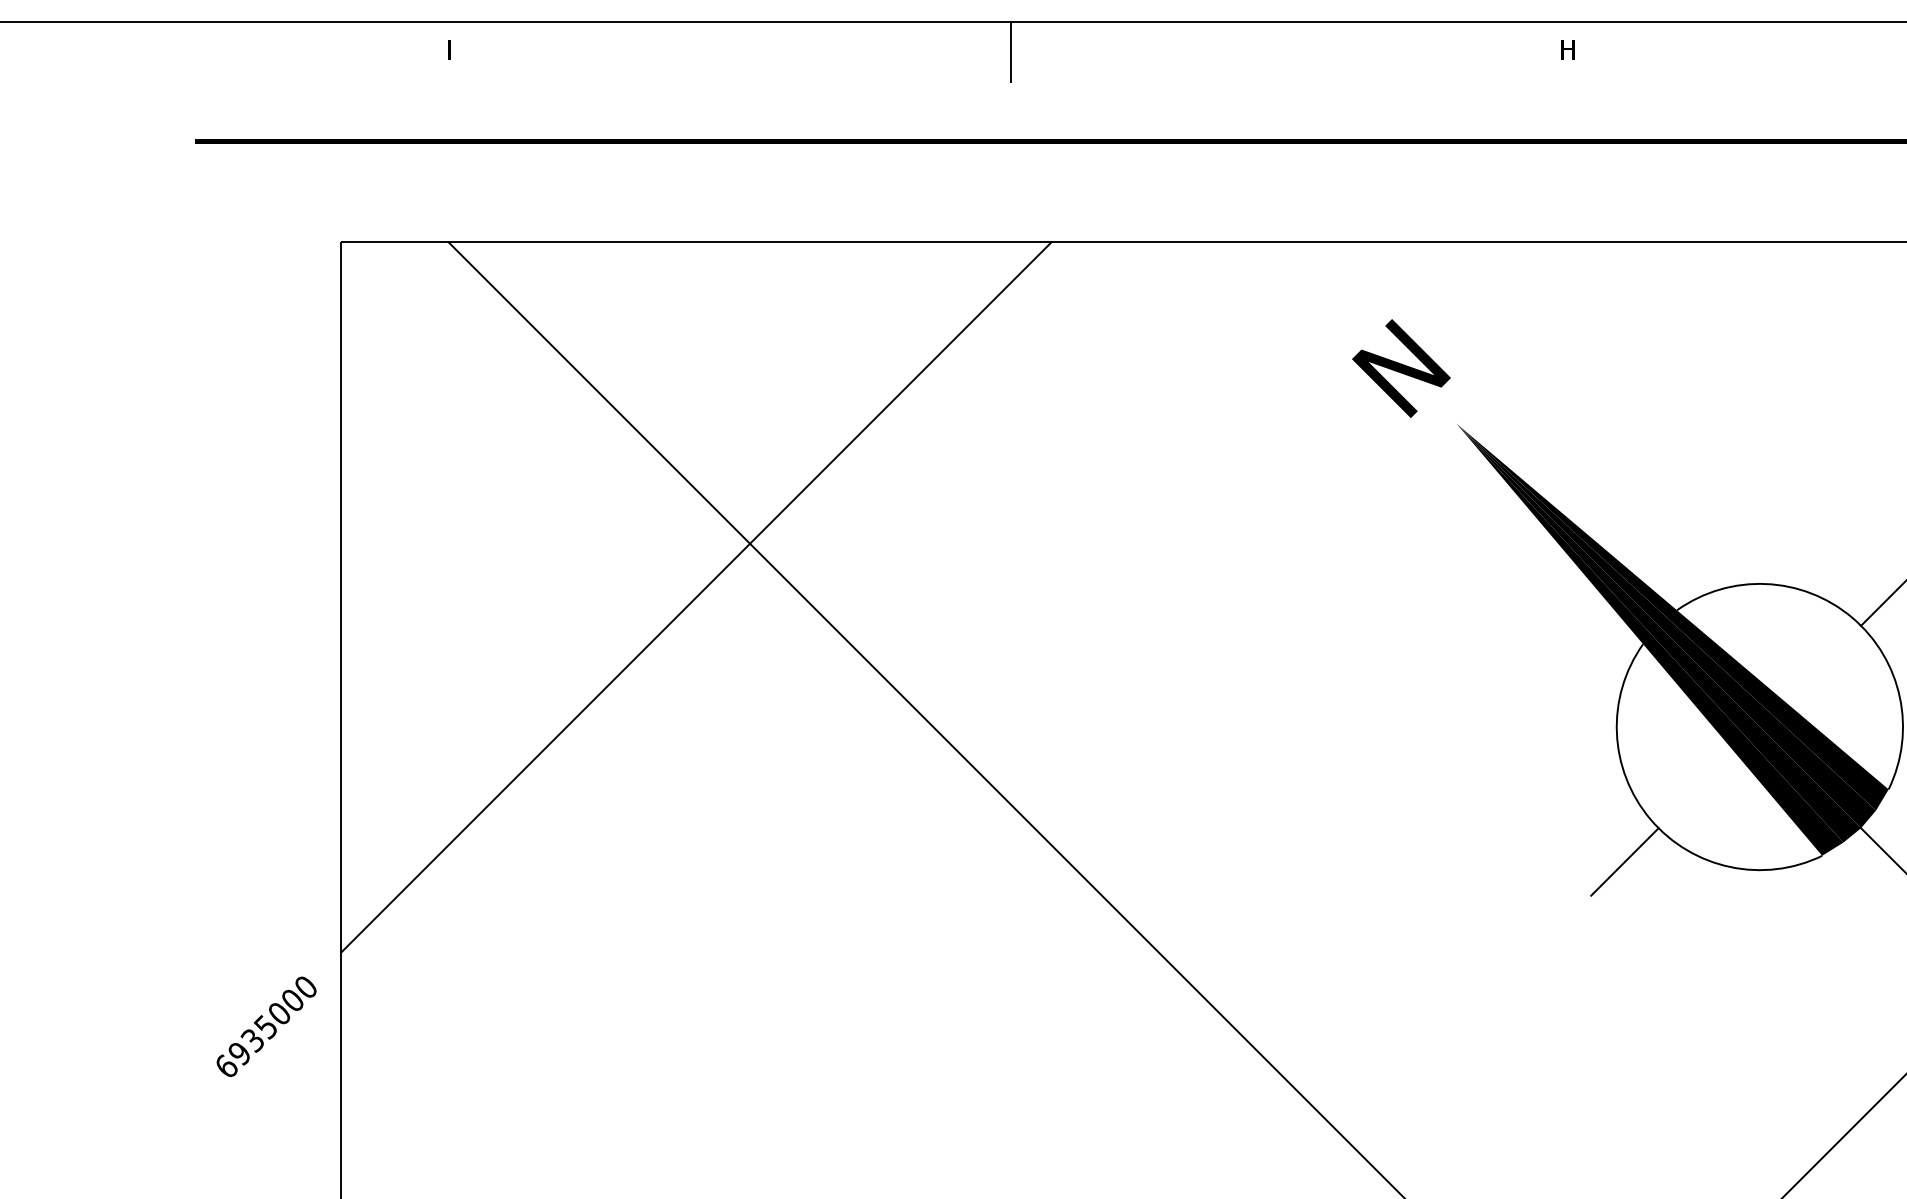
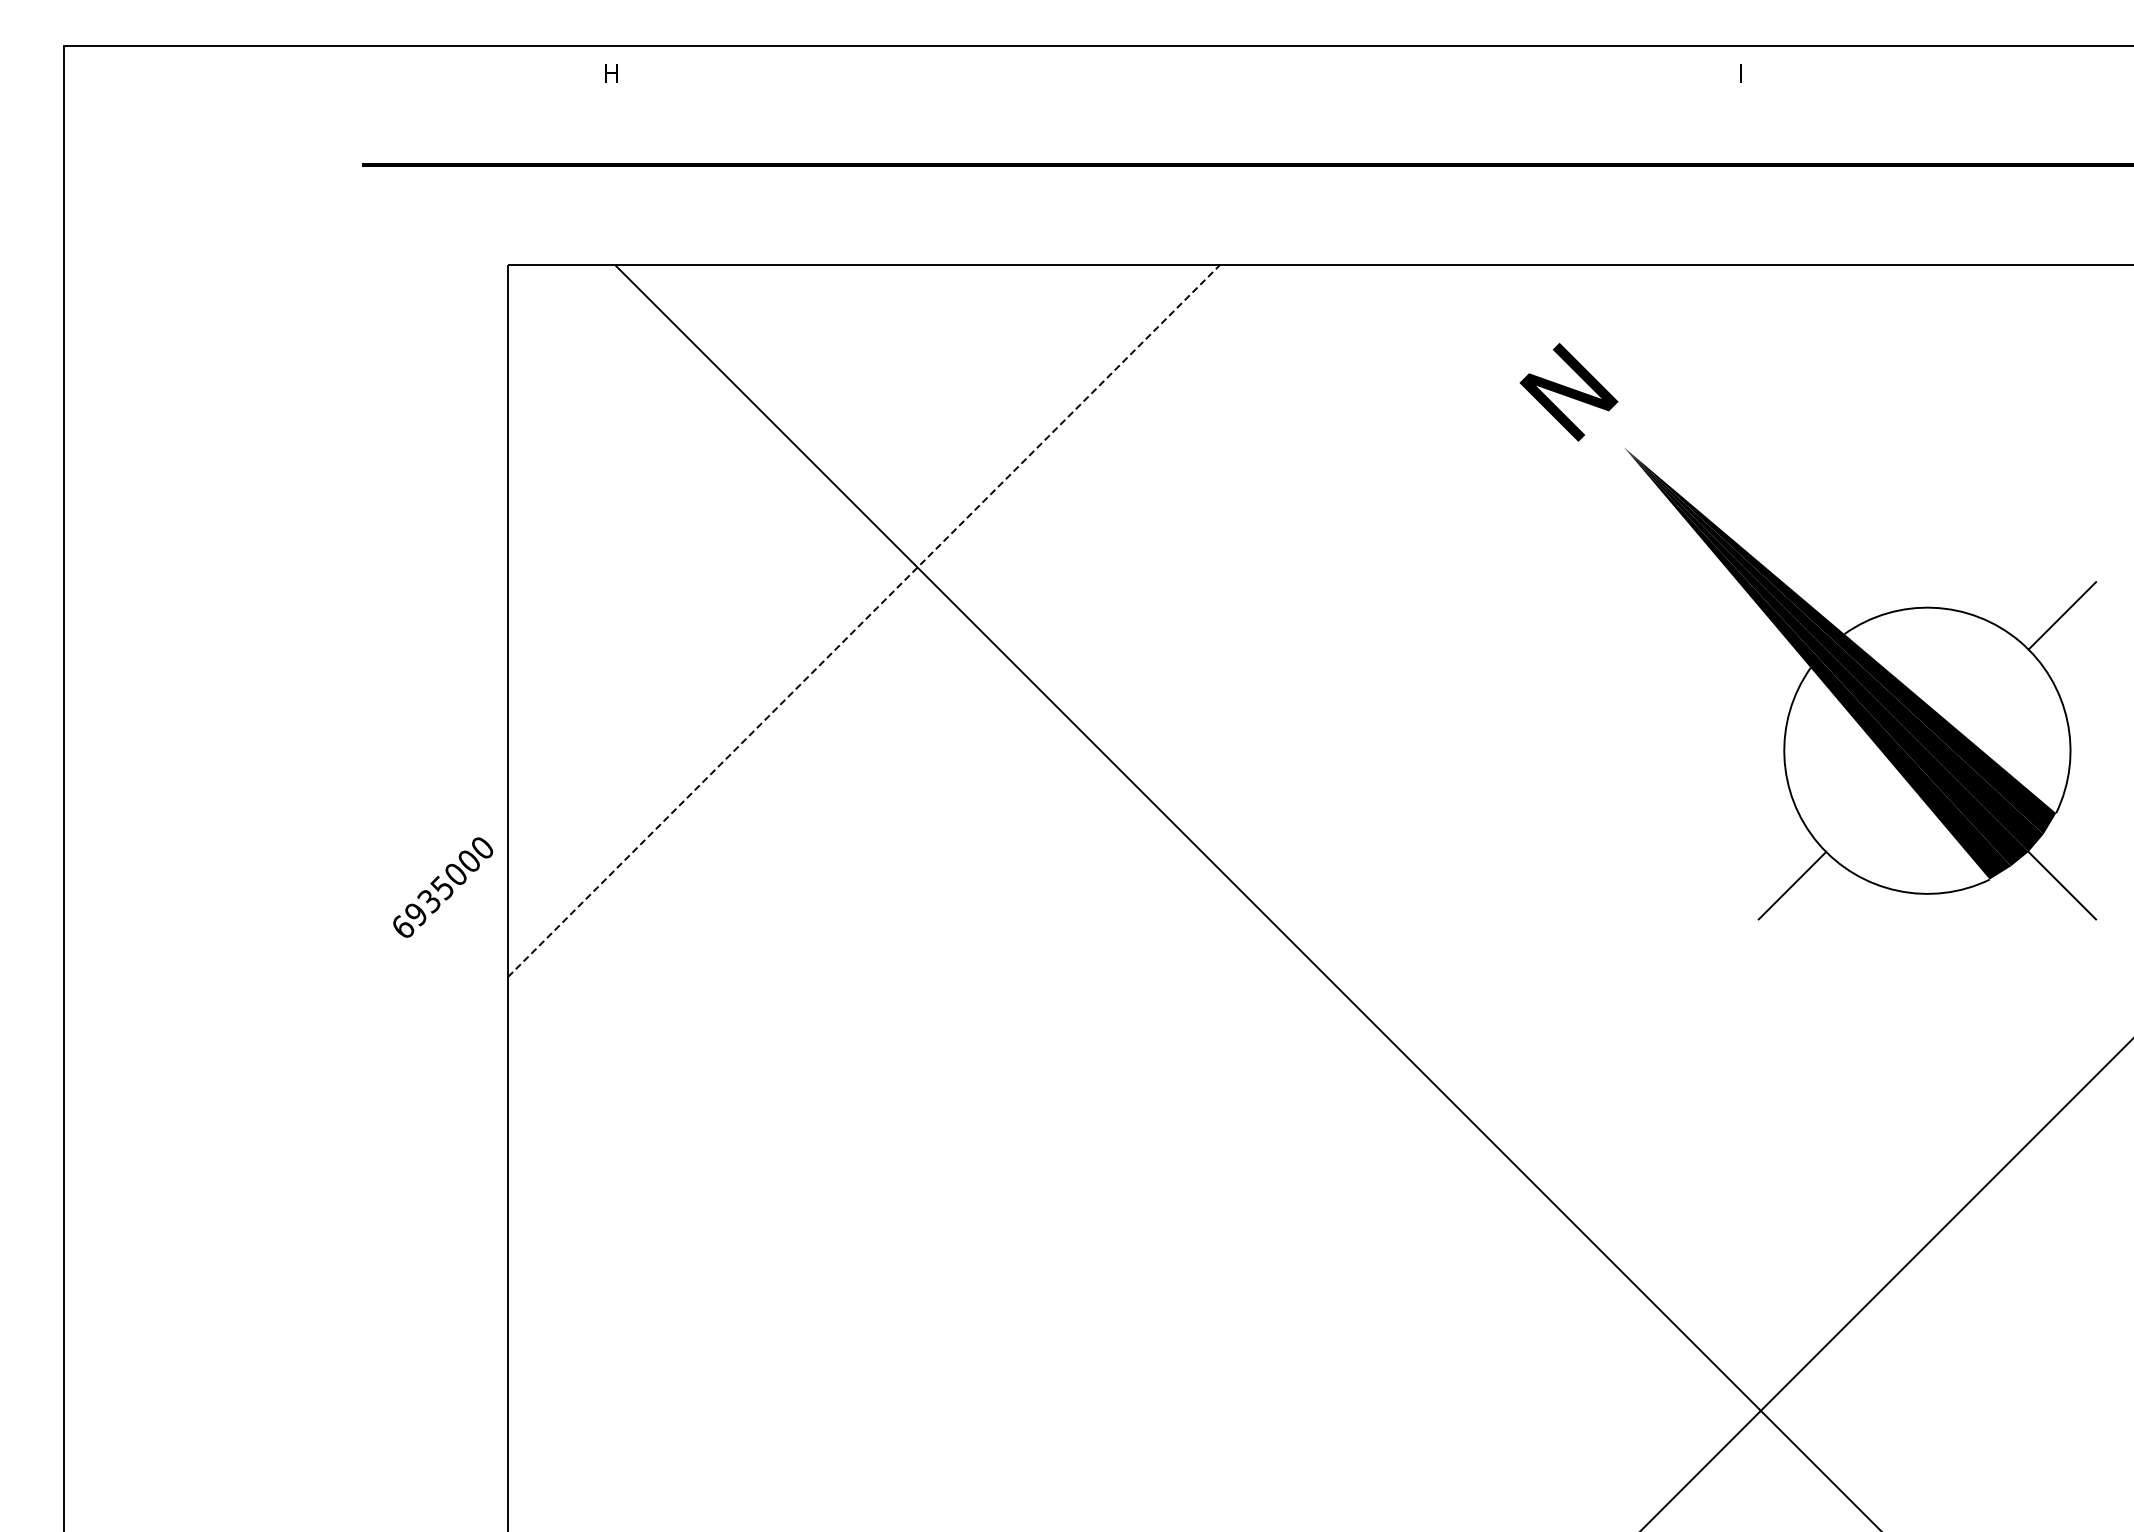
text: (442, 49) -> (610, 73), I -> H
text: (1566, 49) -> (1734, 73), H -> I
line: (1010, 51) -> (1178, 75), removed
line: (696, 596) -> (864, 620), solid -> dashed
text: (266, 1026) -> (443, 887), moved

